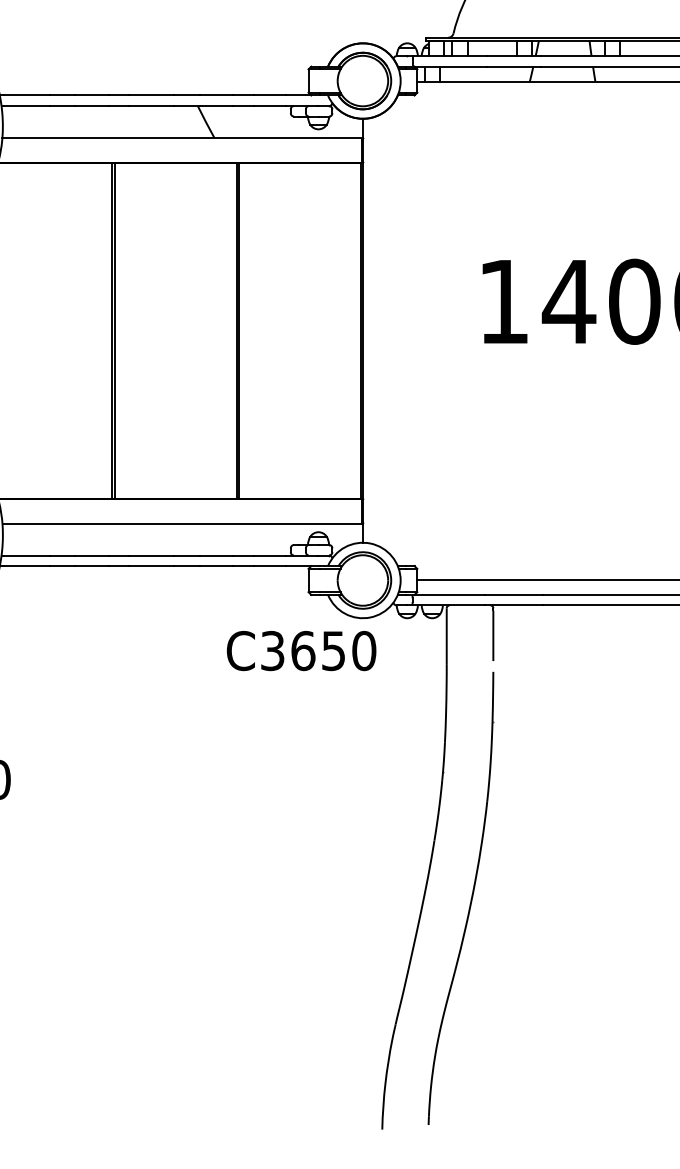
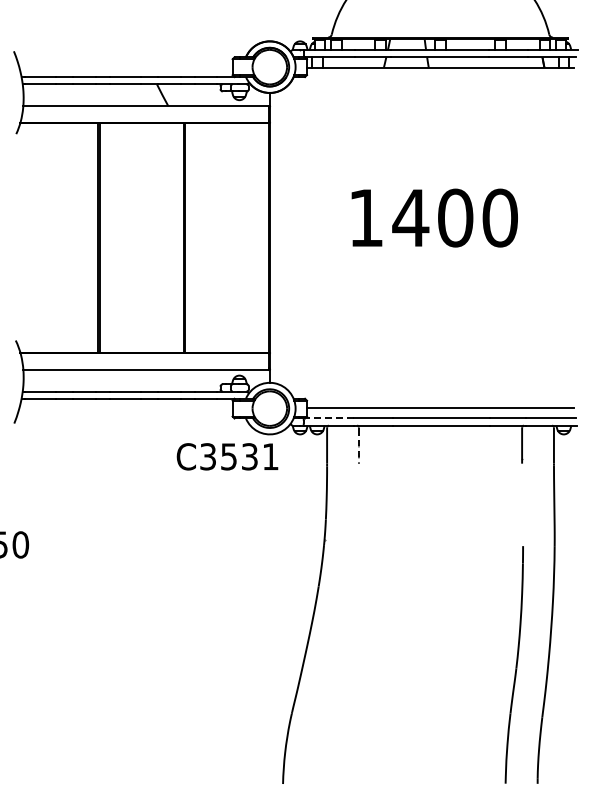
line: (448, 594) -> (328, 418), solid -> dashed
line: (492, 635) -> (358, 446), solid -> dashed
text: (333, 650) -> (249, 456), C3650 -> C3531
part: (470, 897) -> (343, 625), removed

